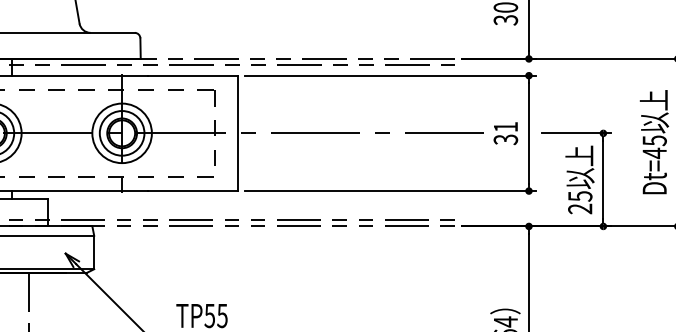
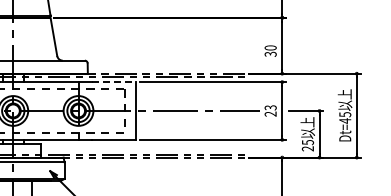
line: (193, 76) -> (114, 82), solid -> dashed
text: (505, 132) -> (270, 110), 31 -> 23

